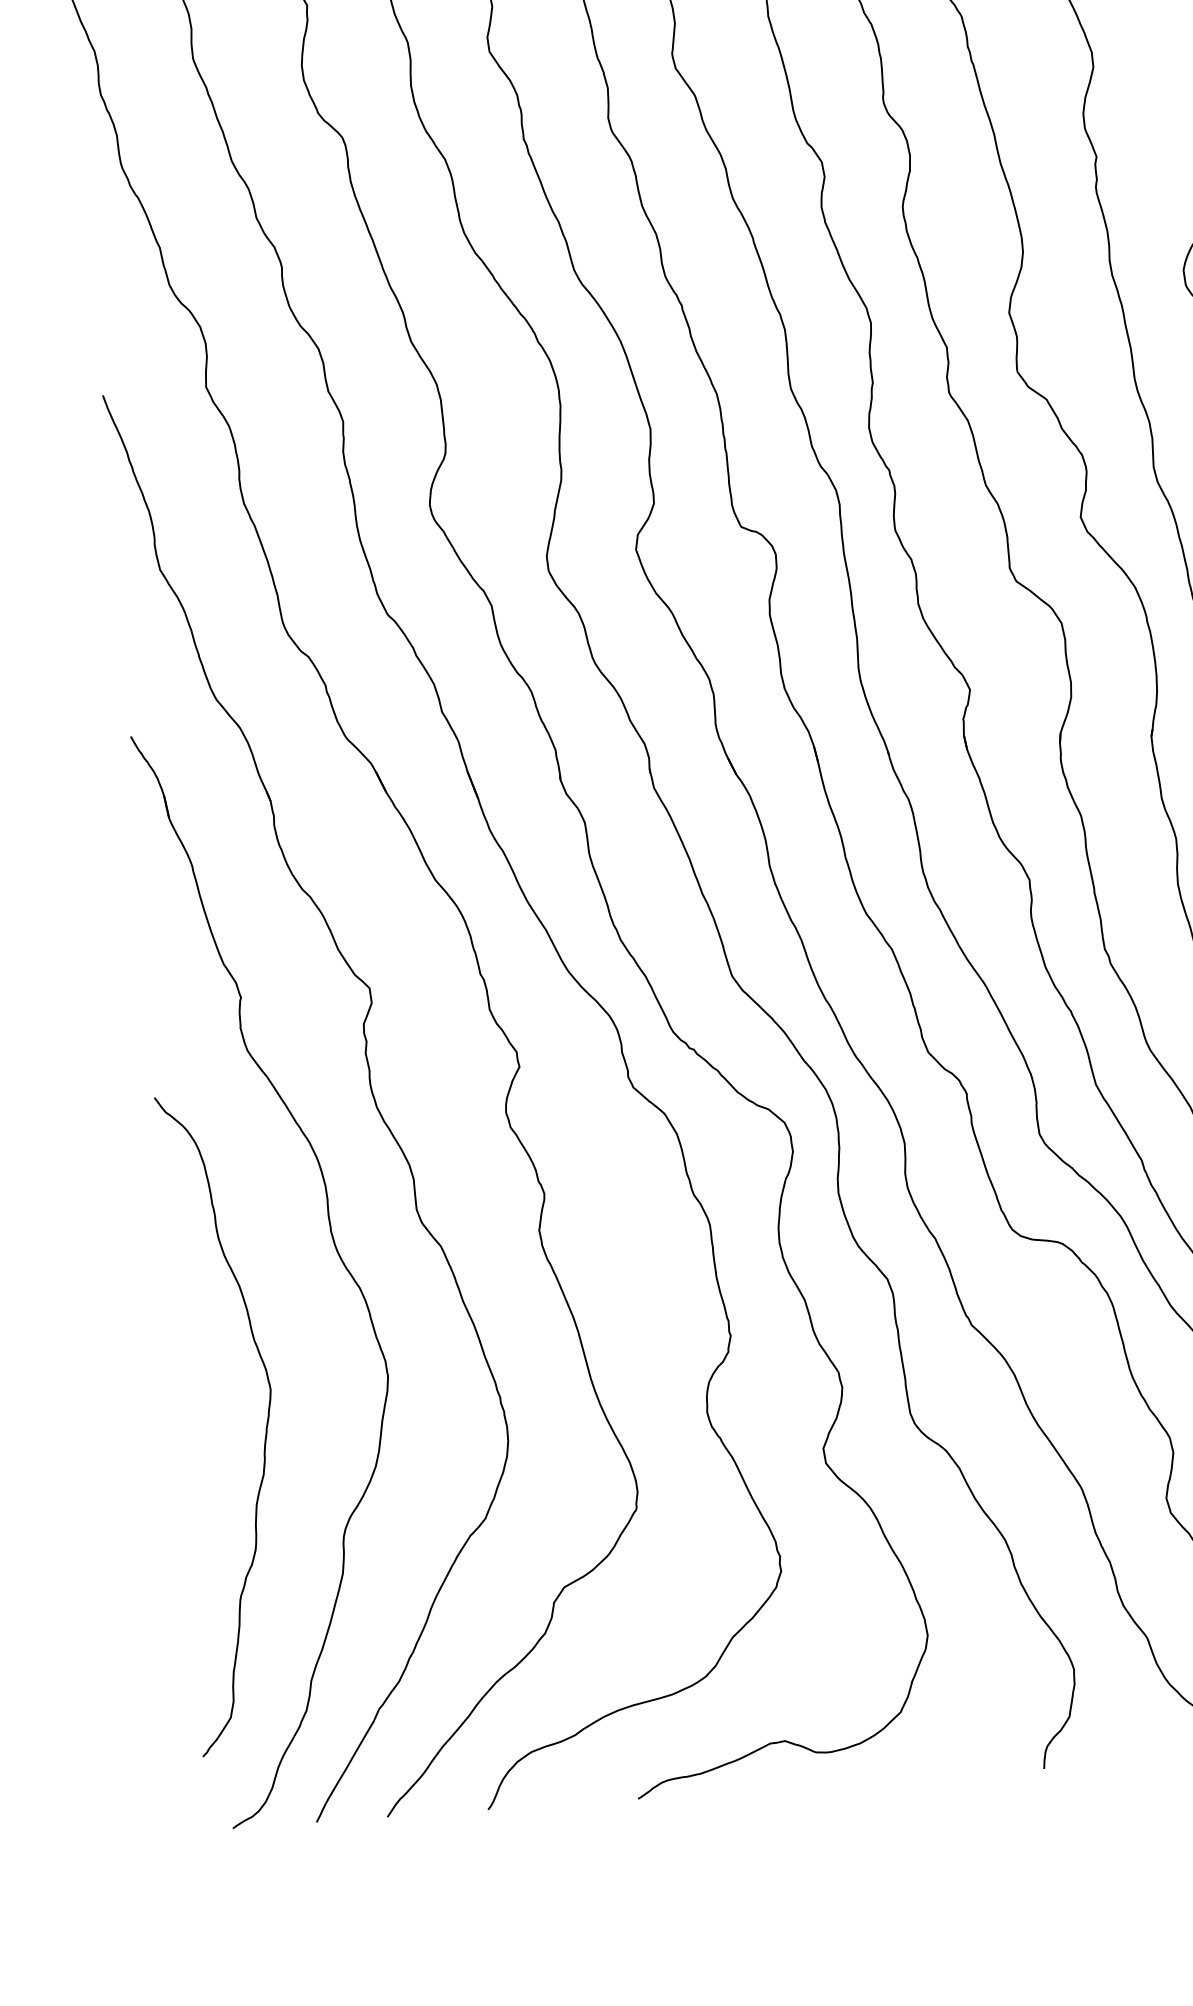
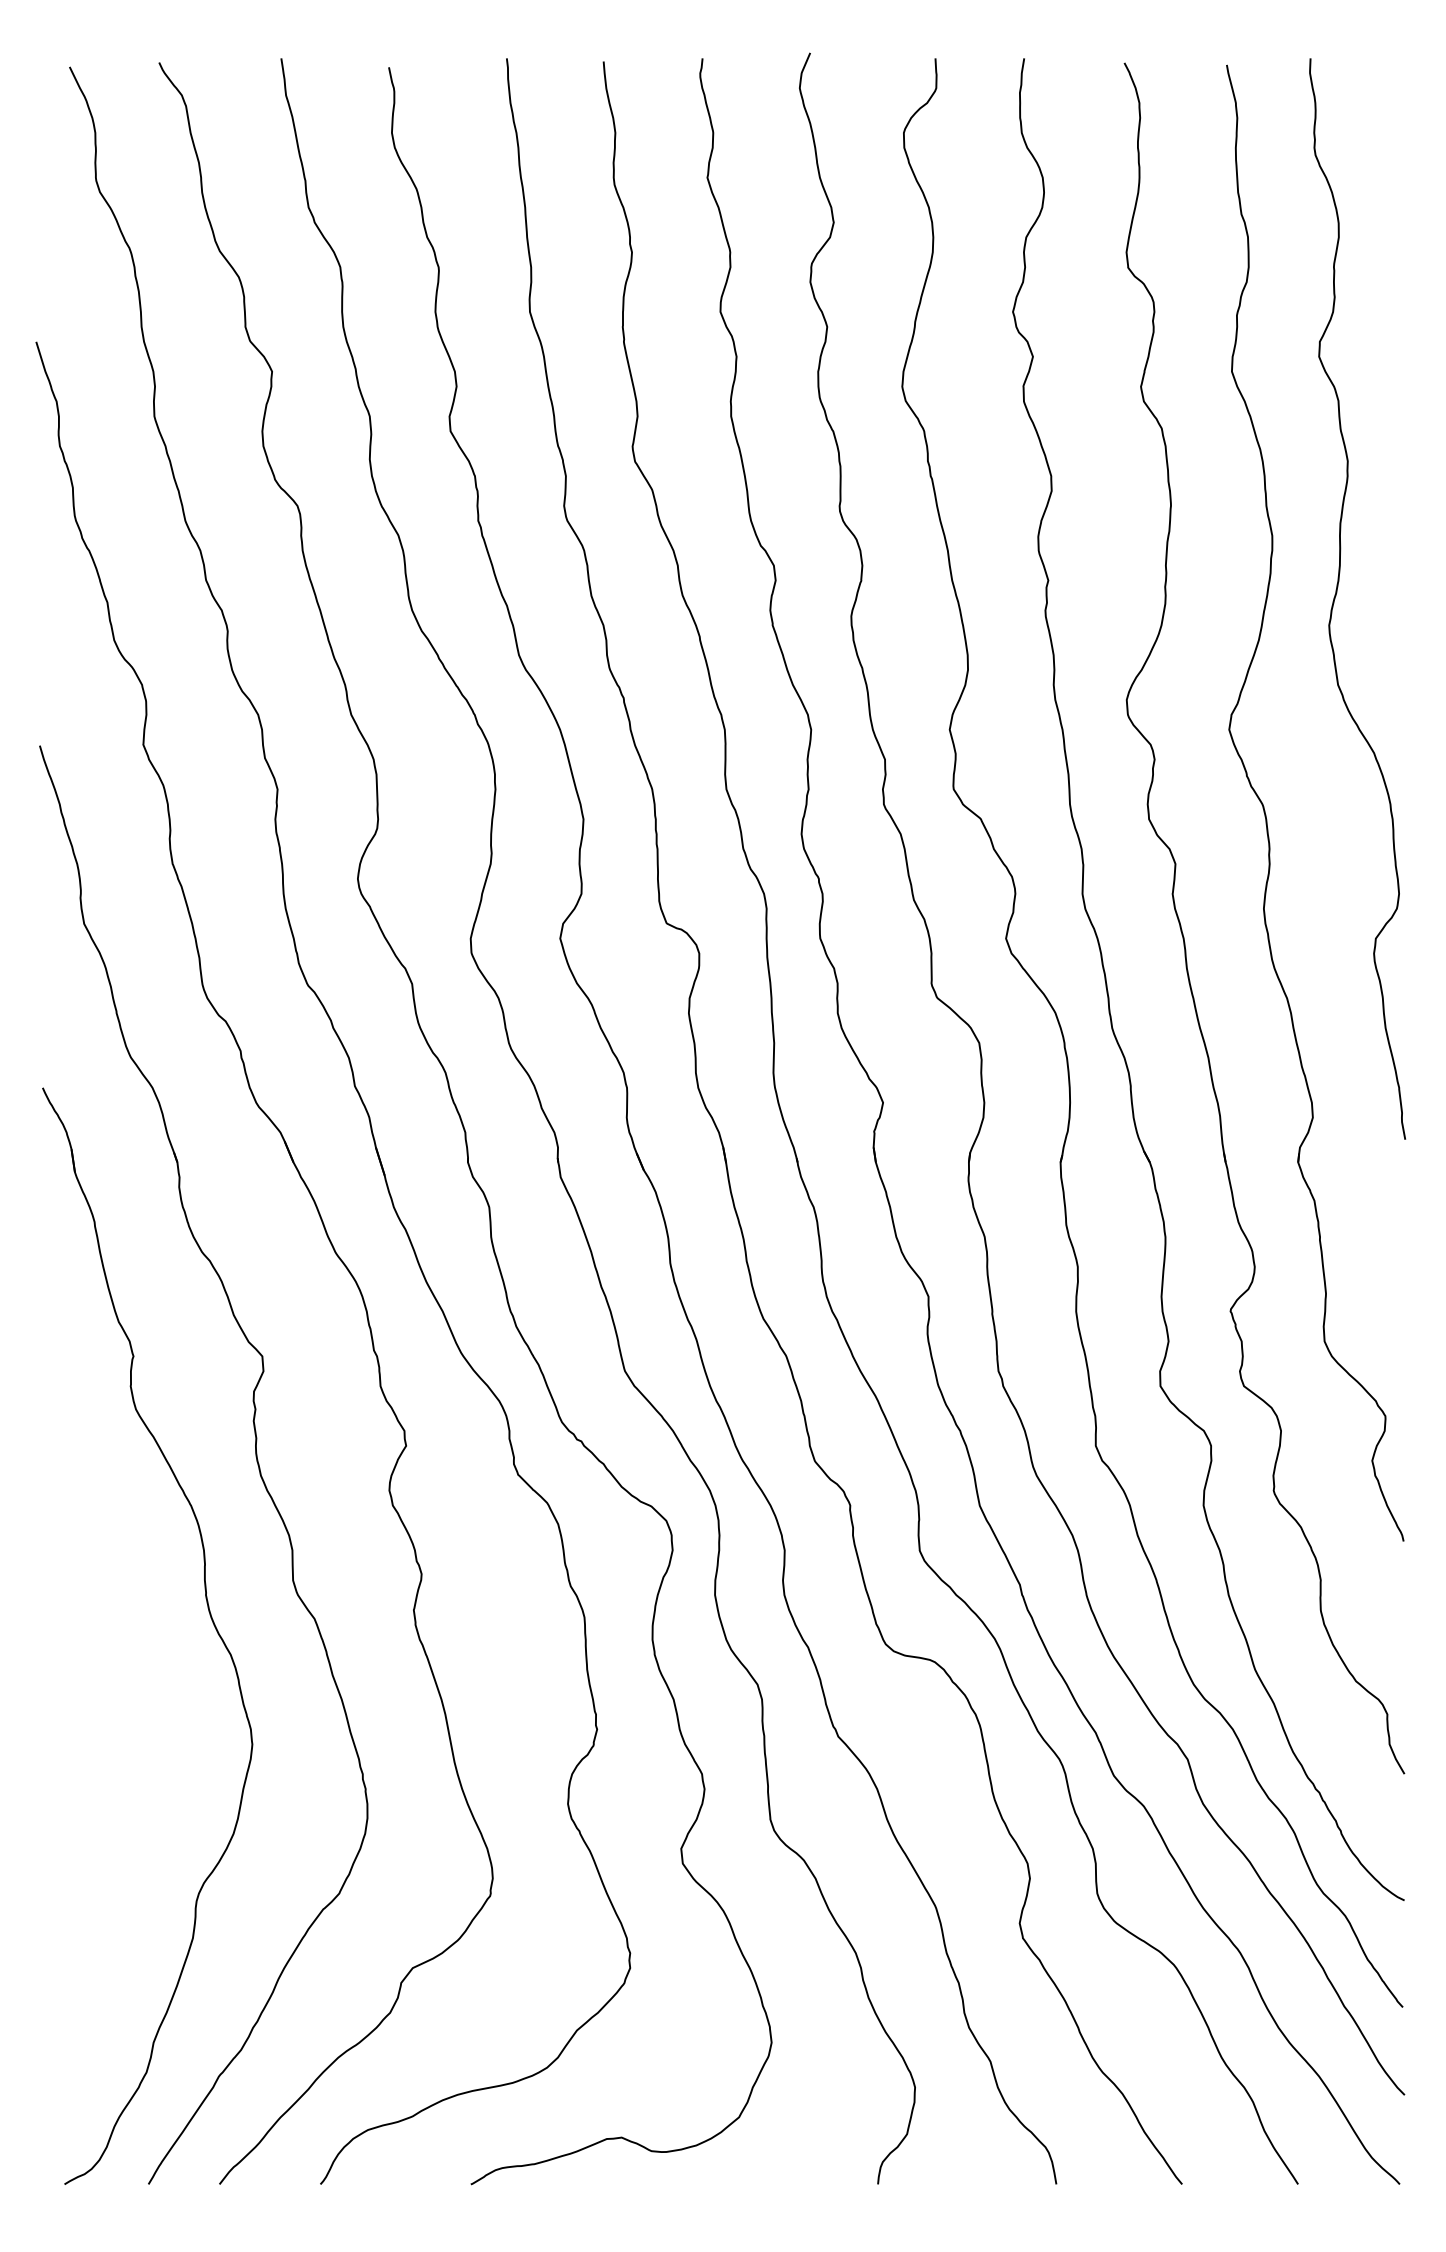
curve: (265, 1428) -> (126, 1787), removed

